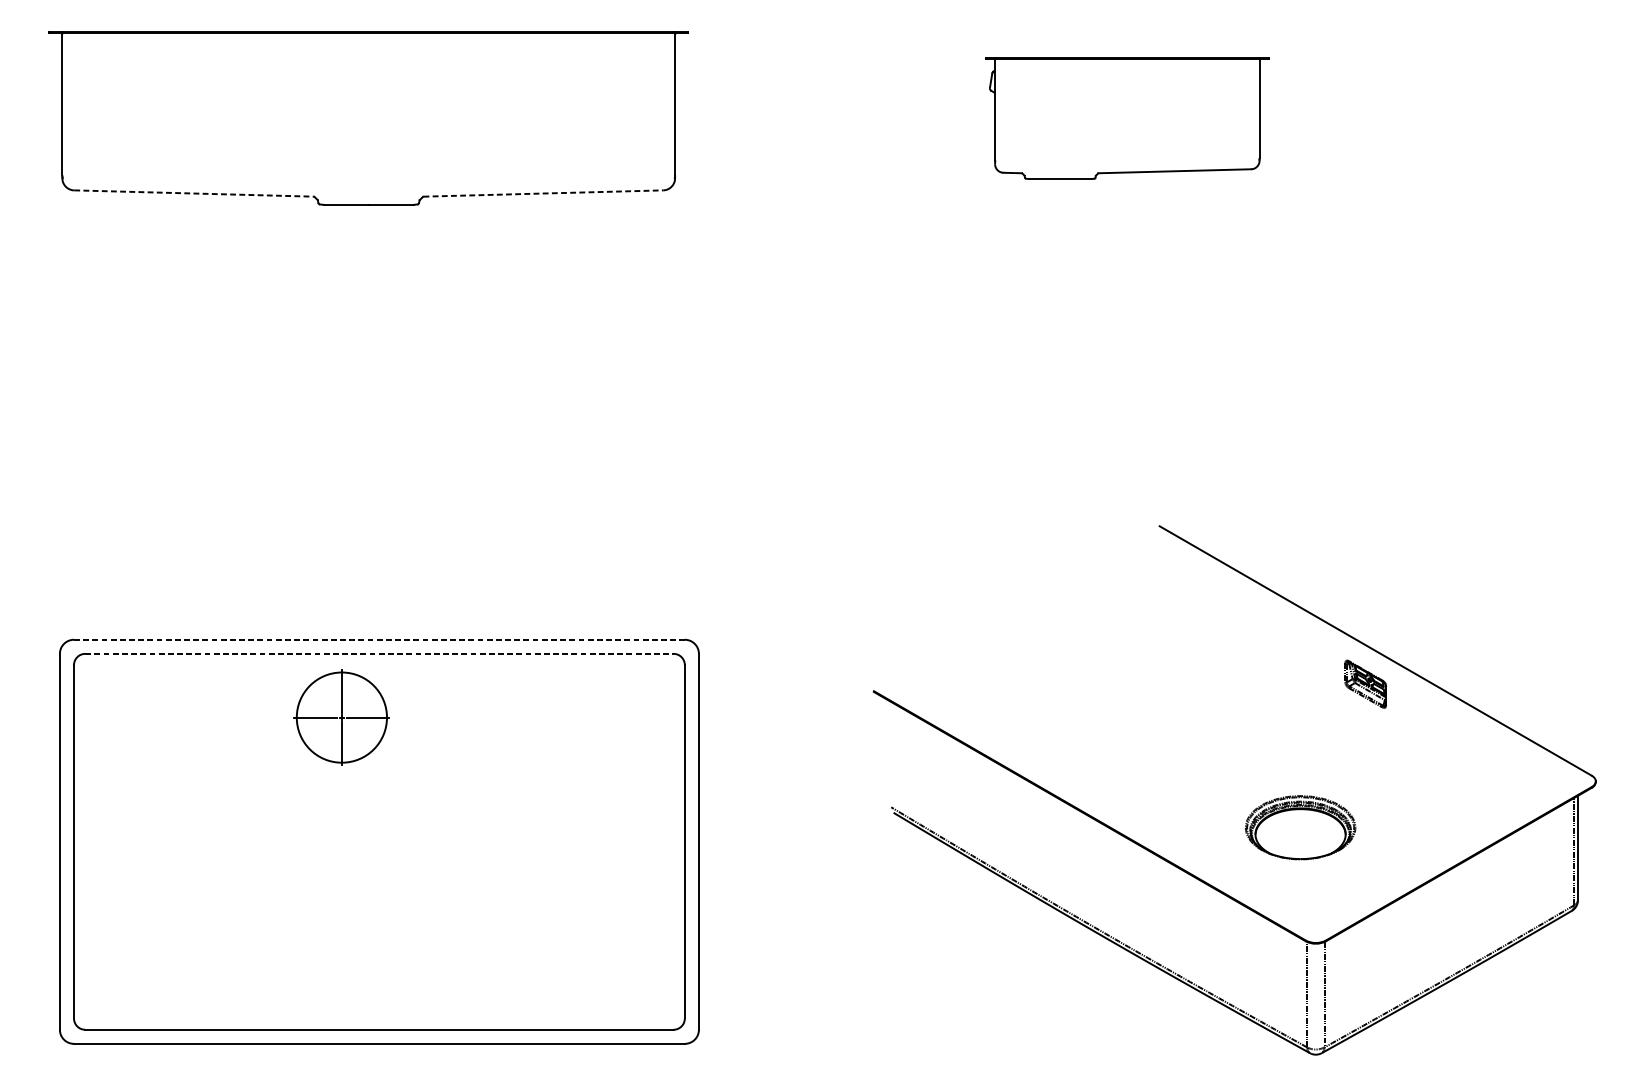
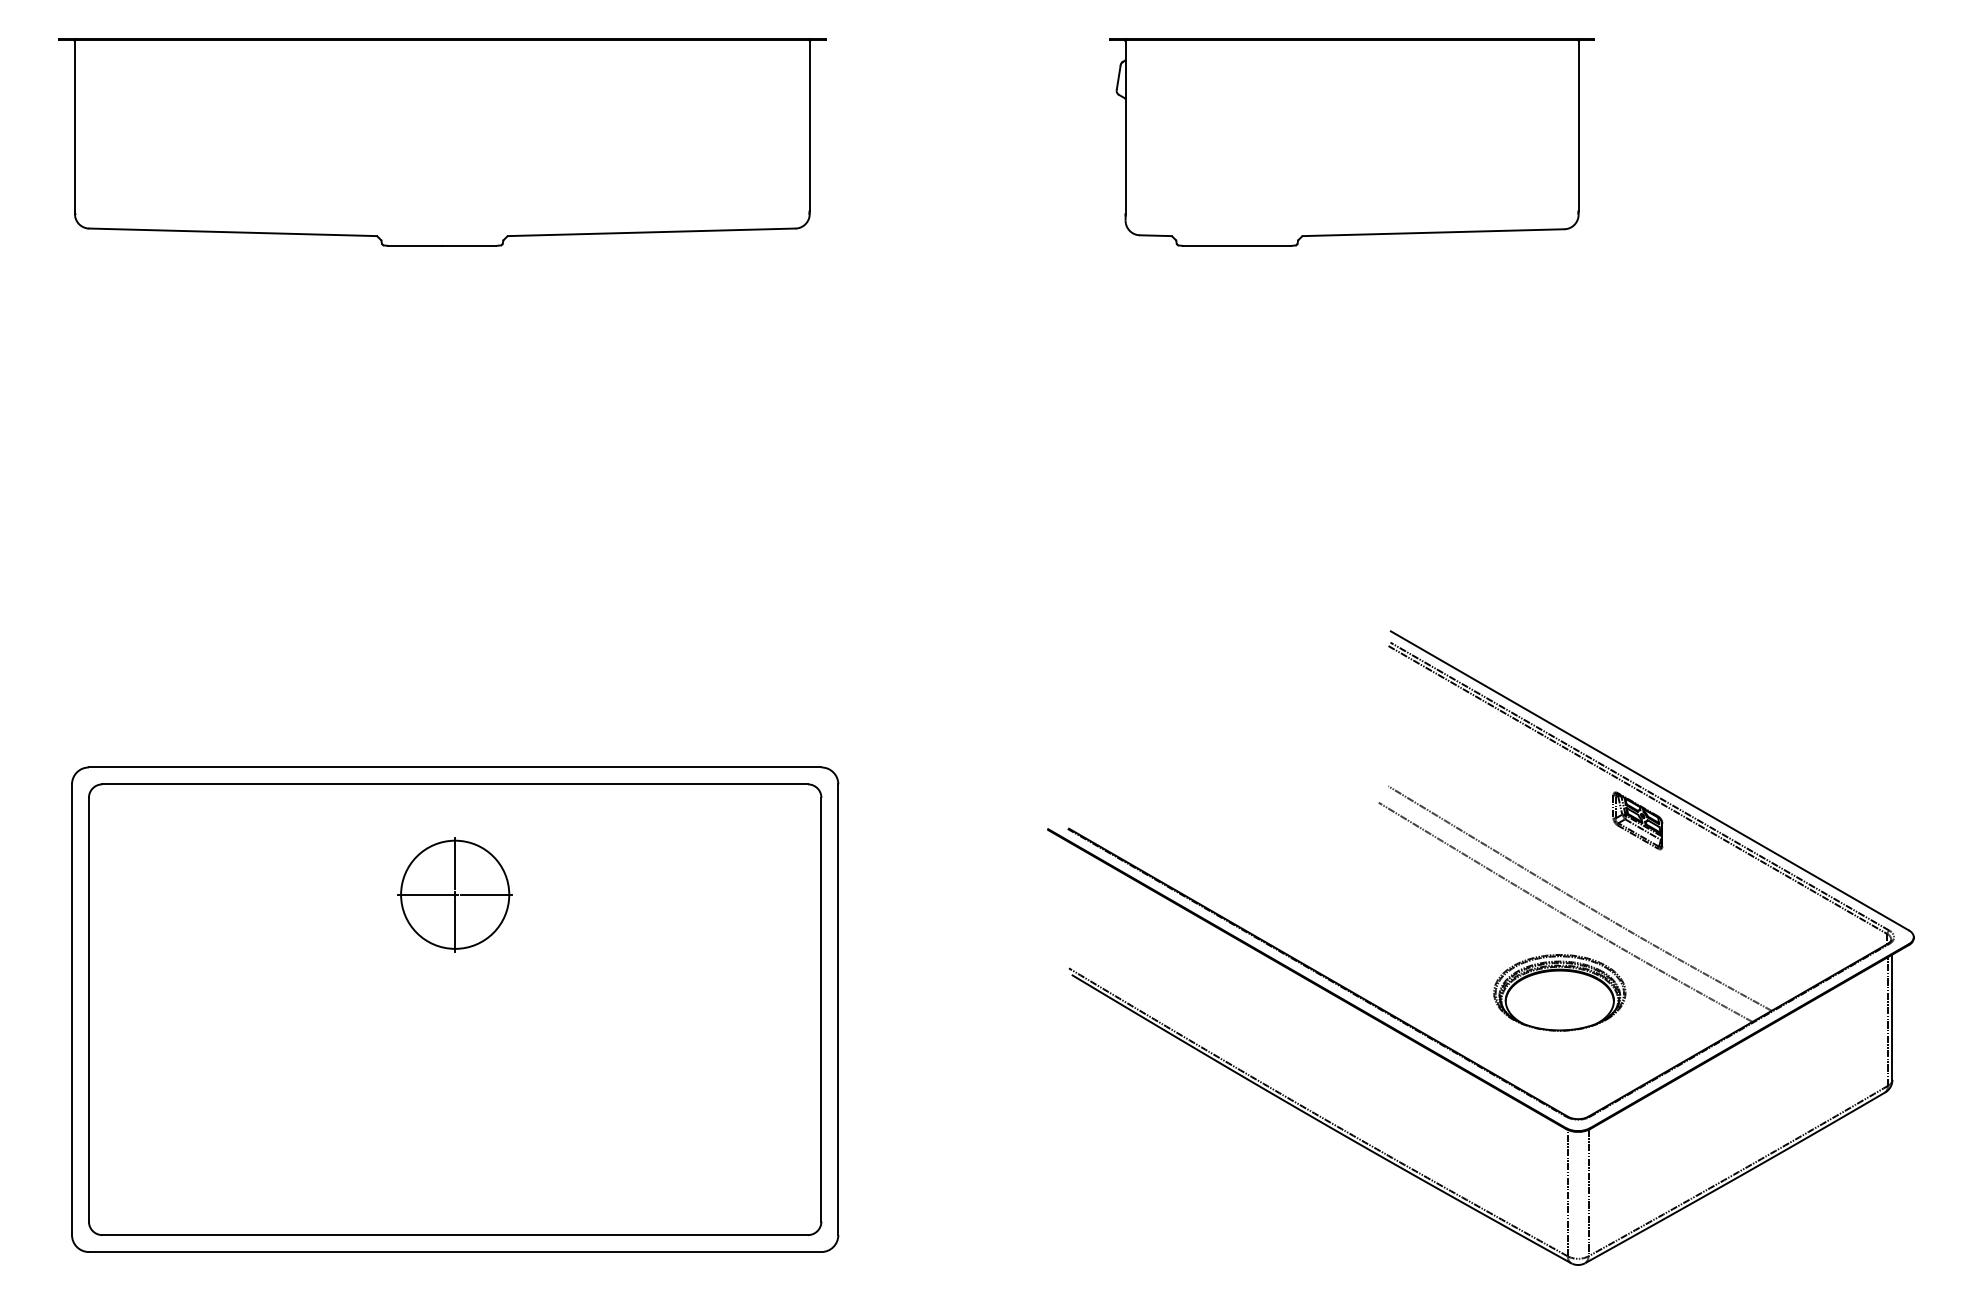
part: (1126, 118) -> (1351, 142), size x1.43
line: (193, 193) -> (232, 232), dashed -> solid
line: (543, 193) -> (651, 232), dashed -> solid
line: (379, 639) -> (455, 767), dashed -> solid
line: (379, 653) -> (455, 784), dashed -> solid
part: (341, 717) -> (454, 894), moved
part: (1241, 725) -> (1488, 870), added

